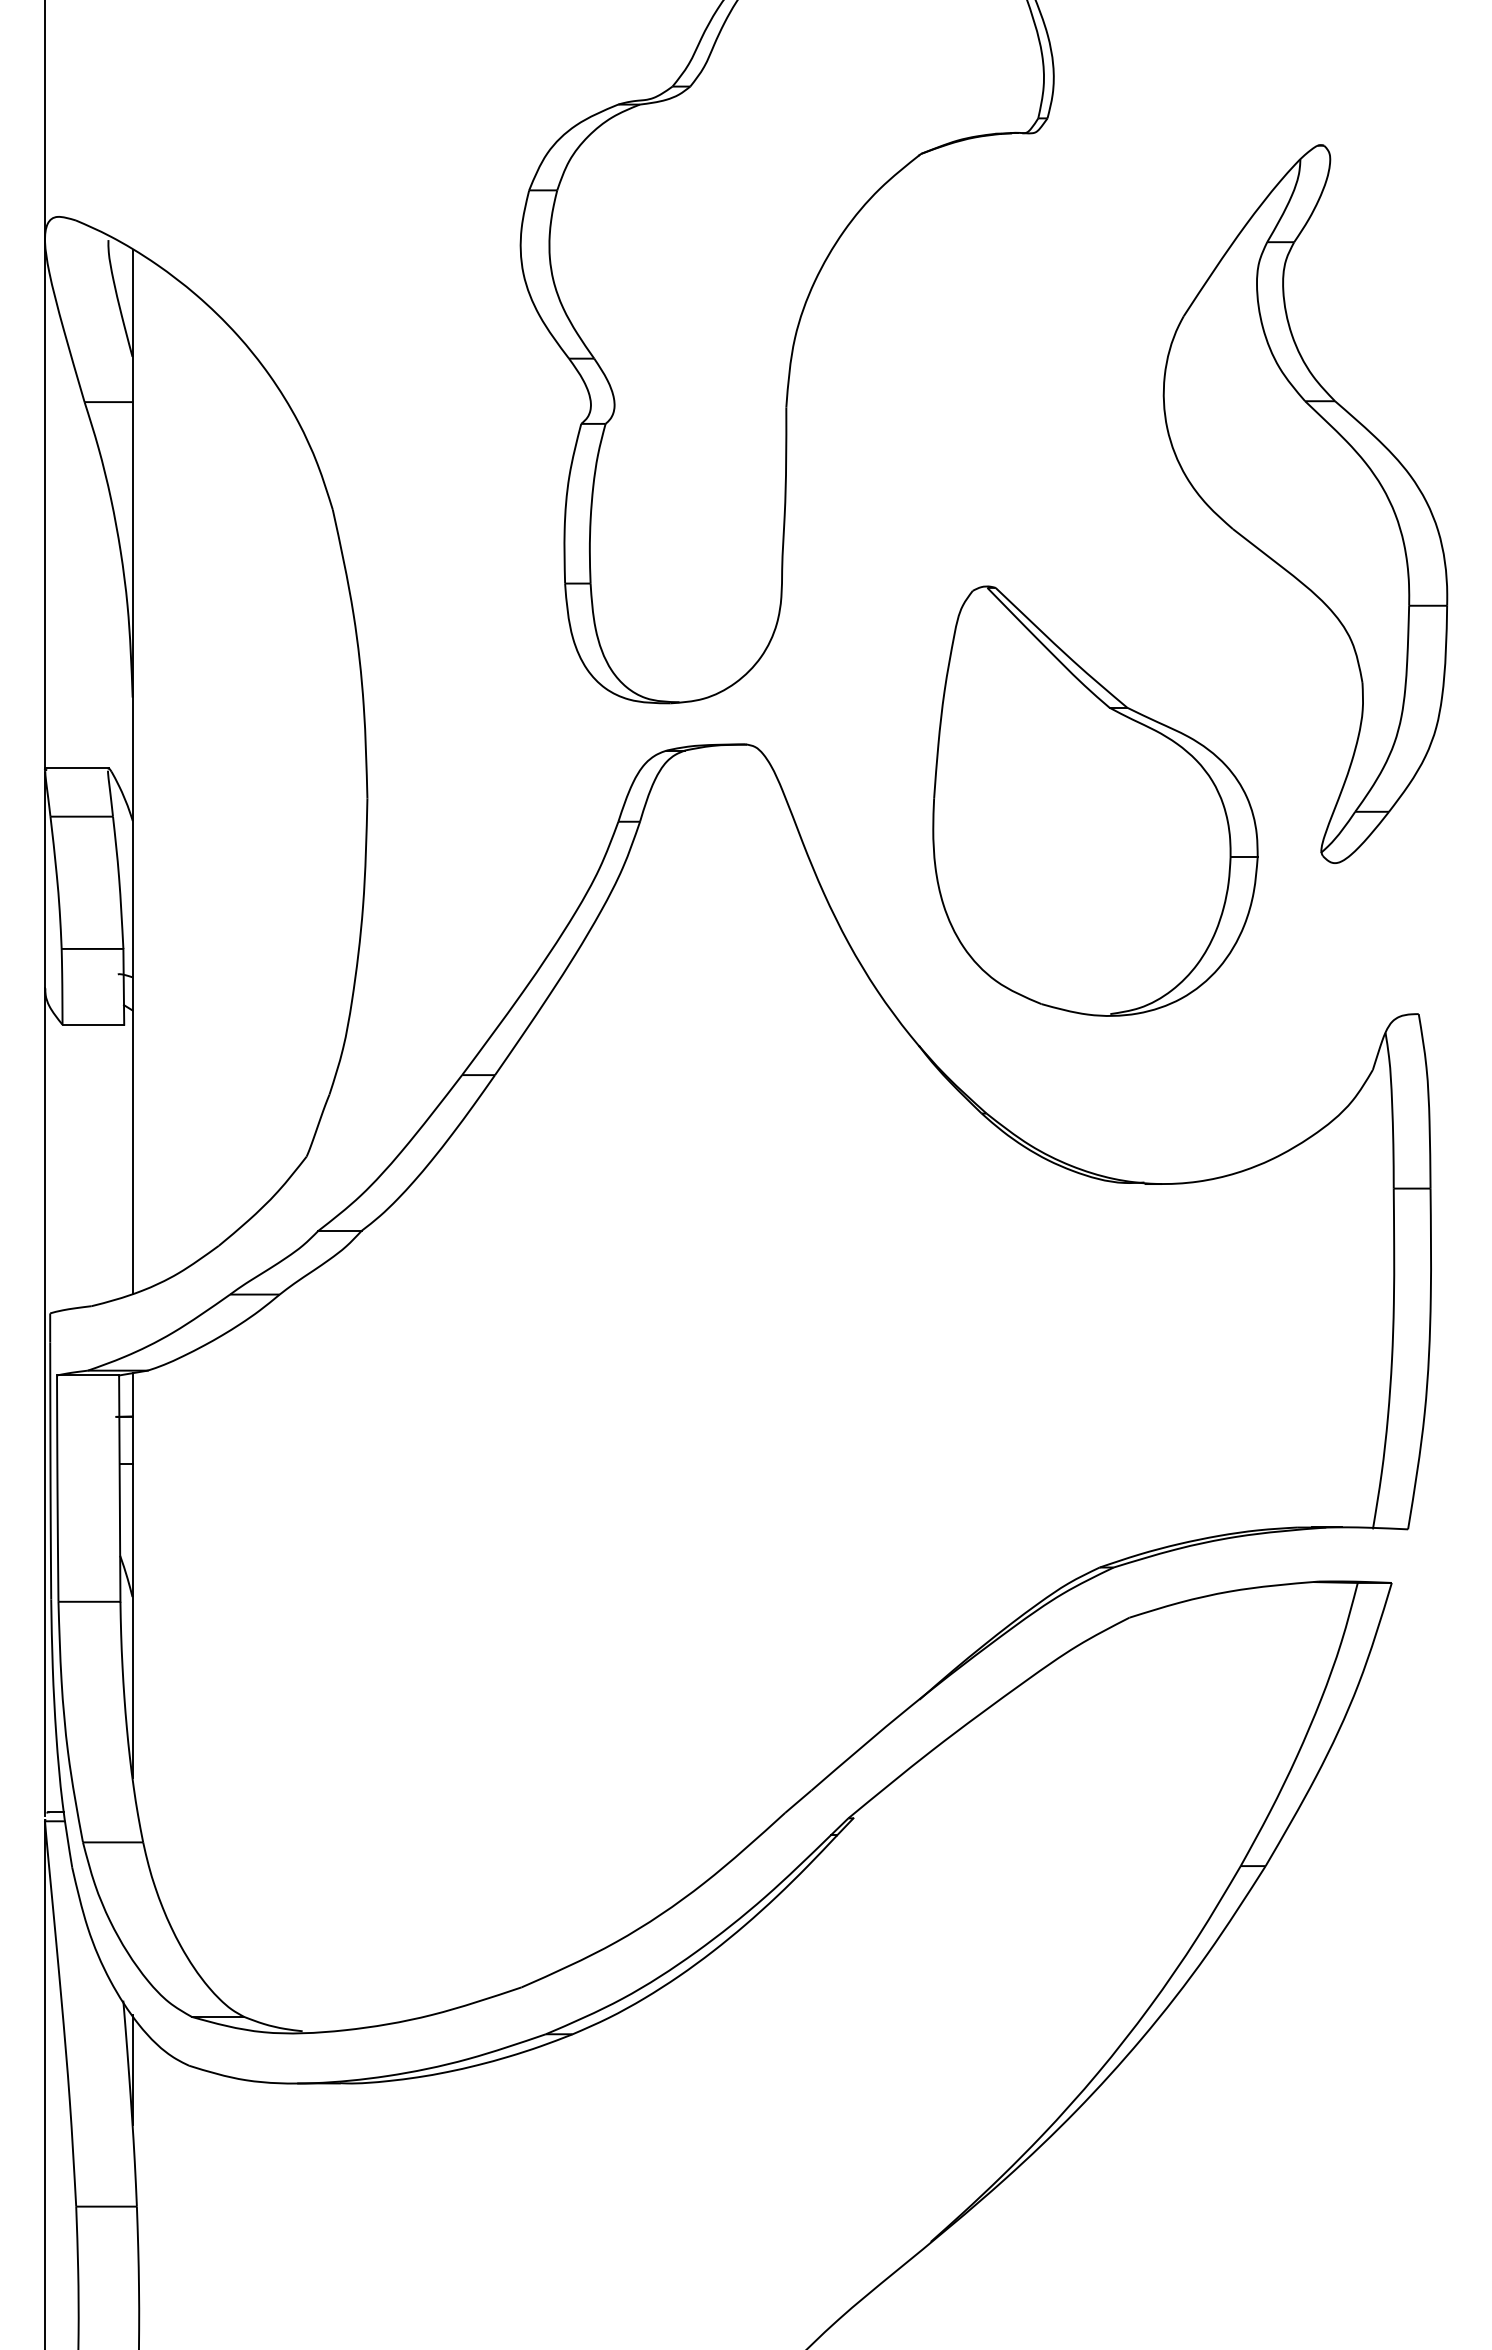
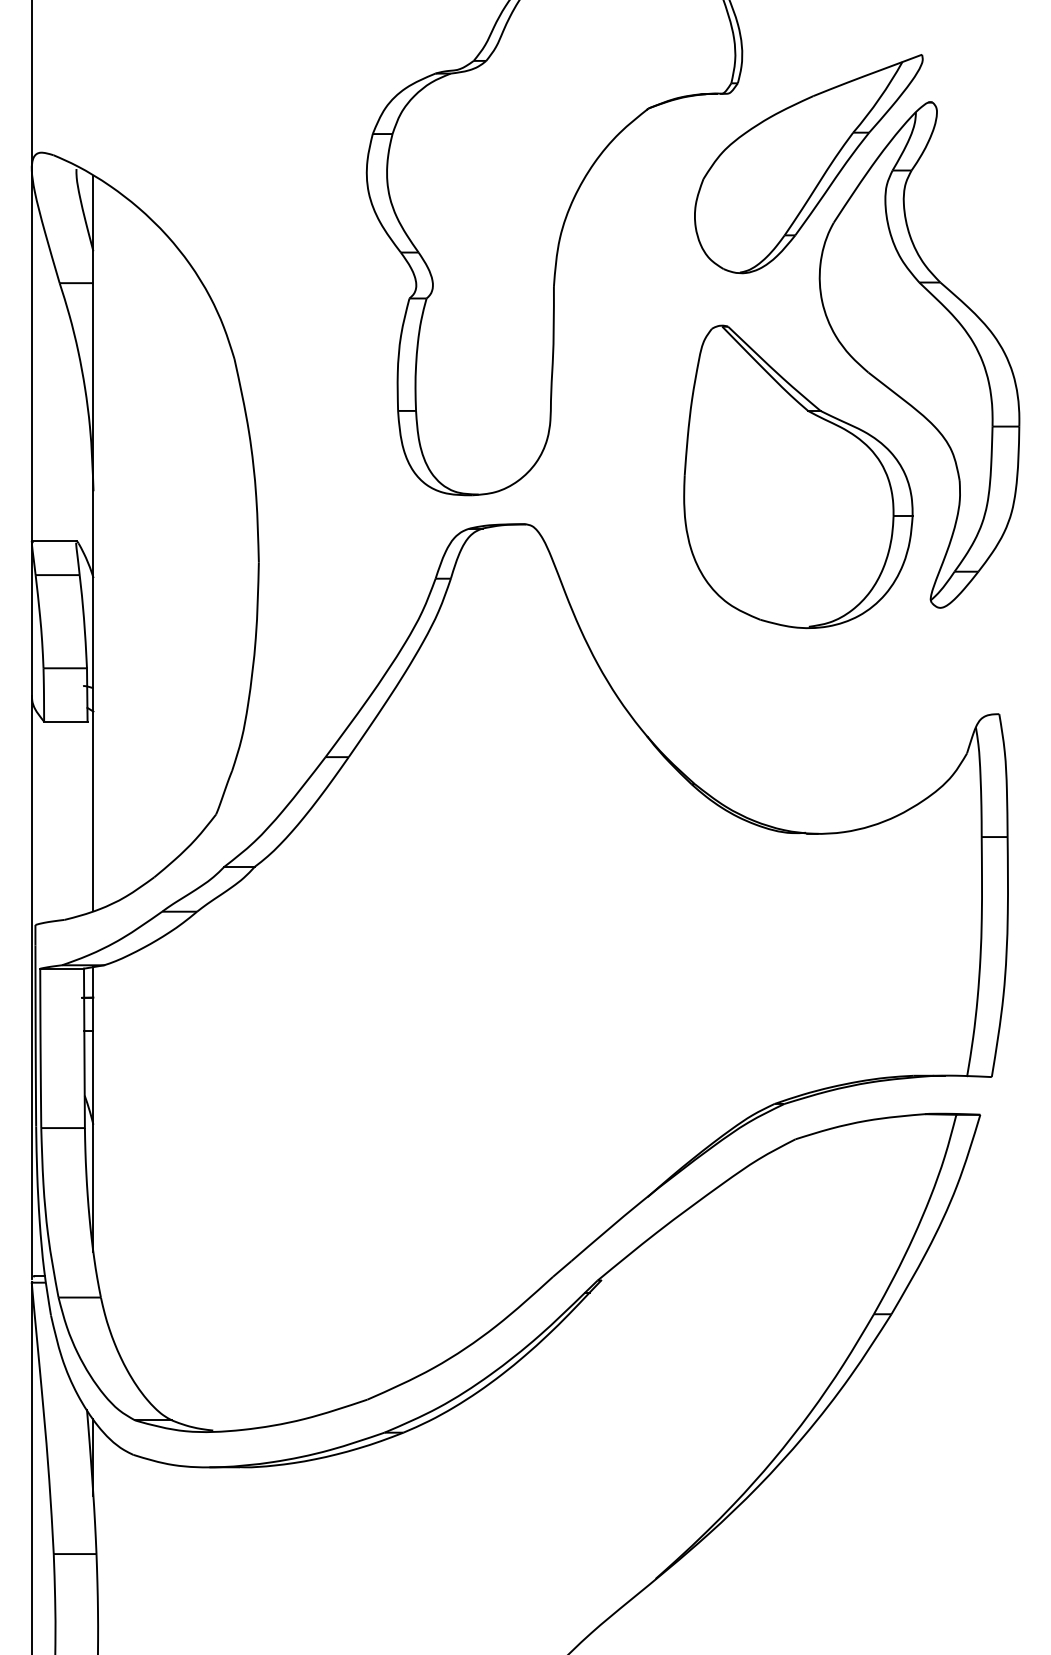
part: (1147, 232) -> (808, 163), added
part: (1095, 800) -> (798, 476), moved

